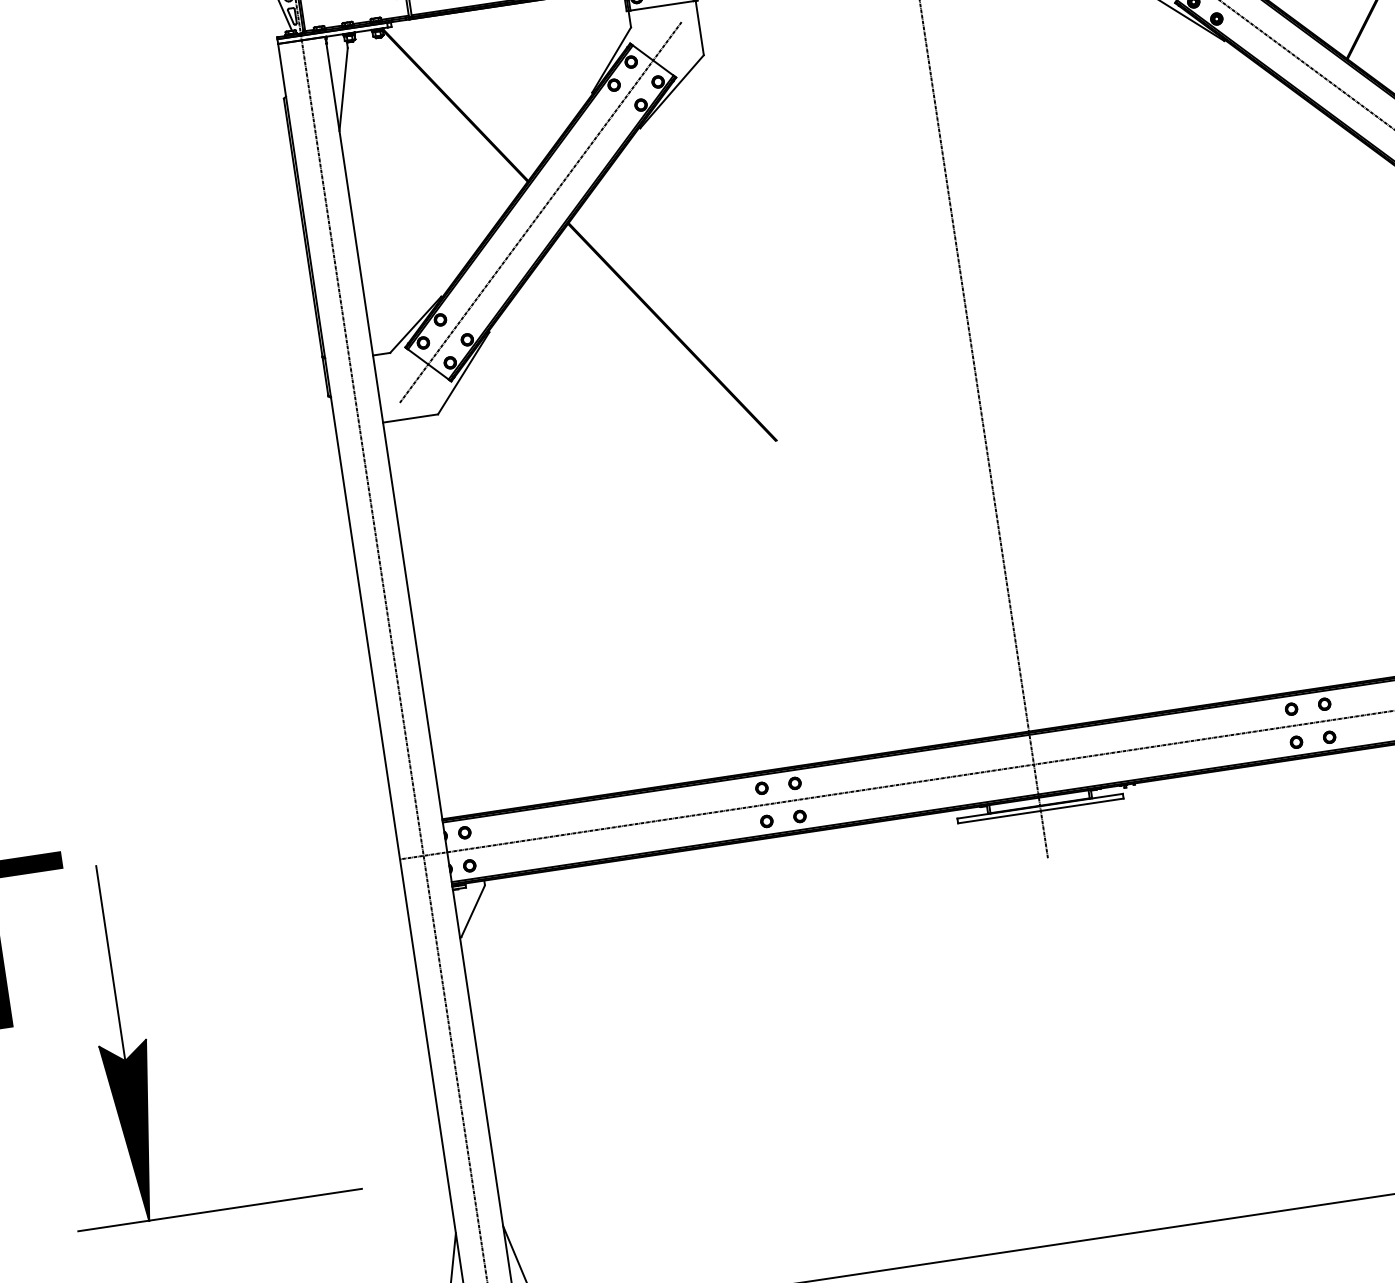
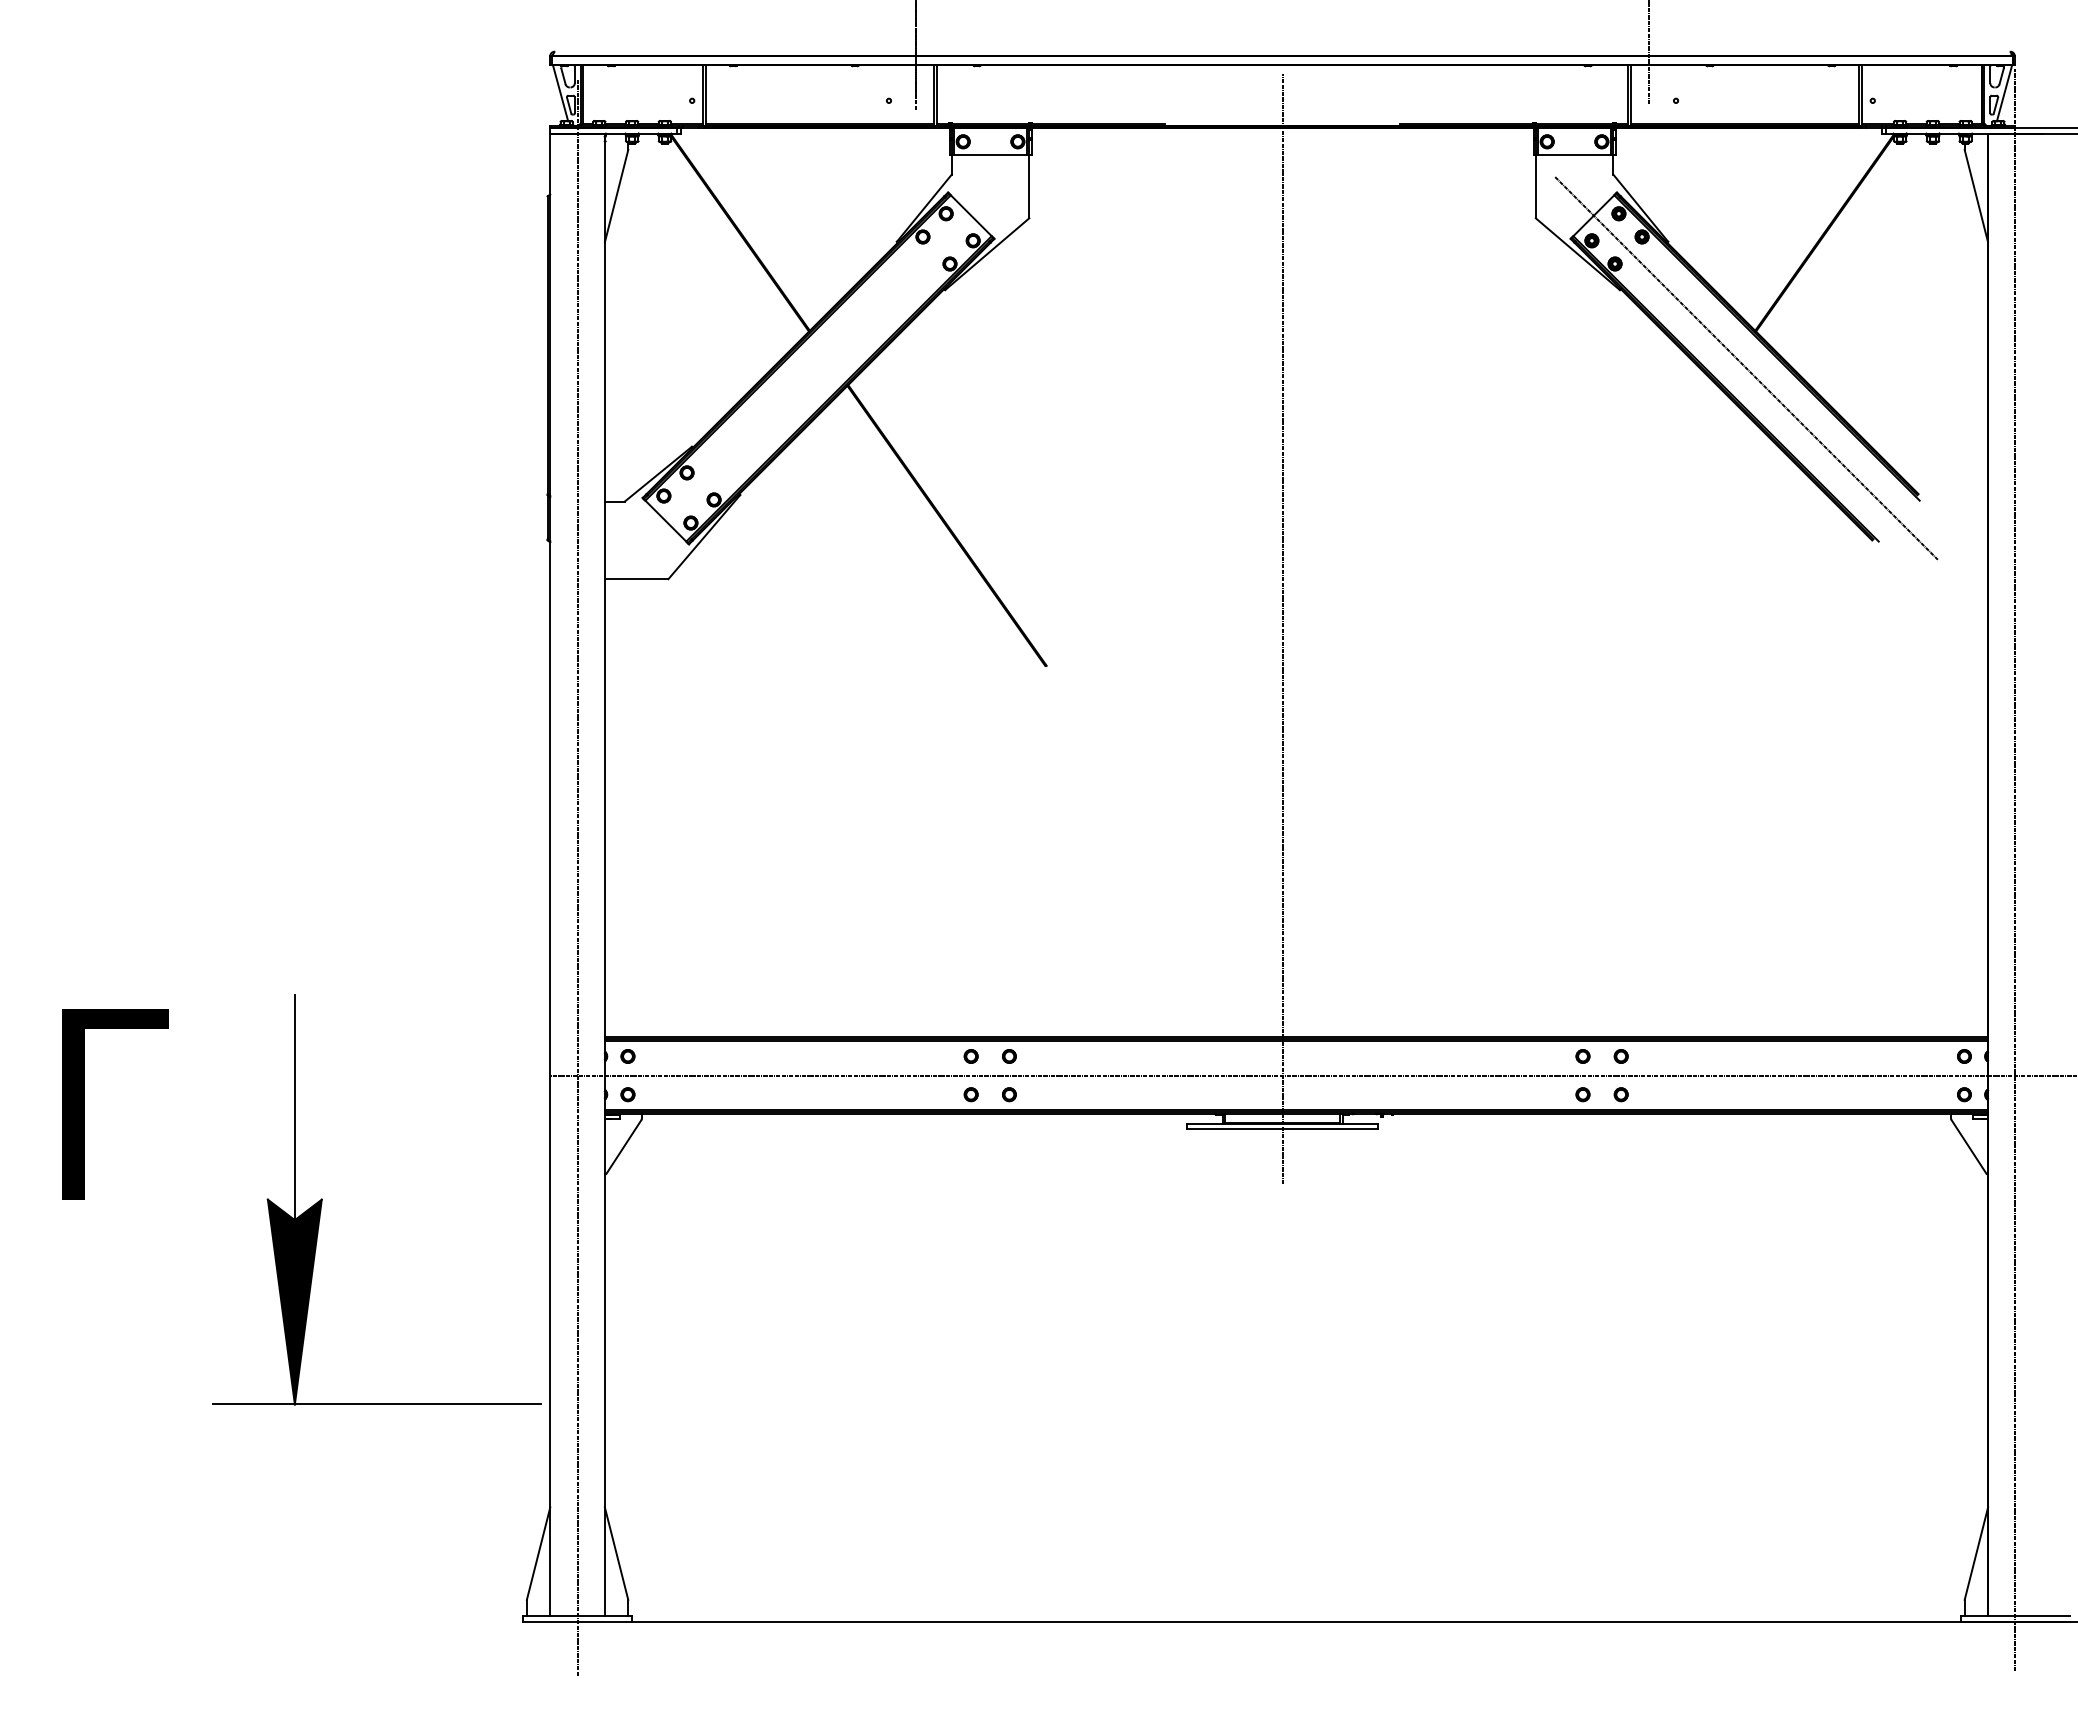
line: (540, 212) -> (818, 368), removed
part: (146, 1039) -> (322, 1199), moved

